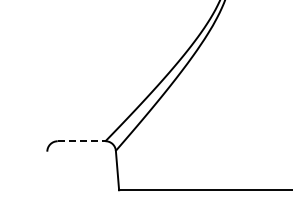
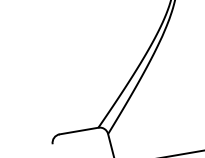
line: (81, 141) -> (78, 131), dashed -> solid

